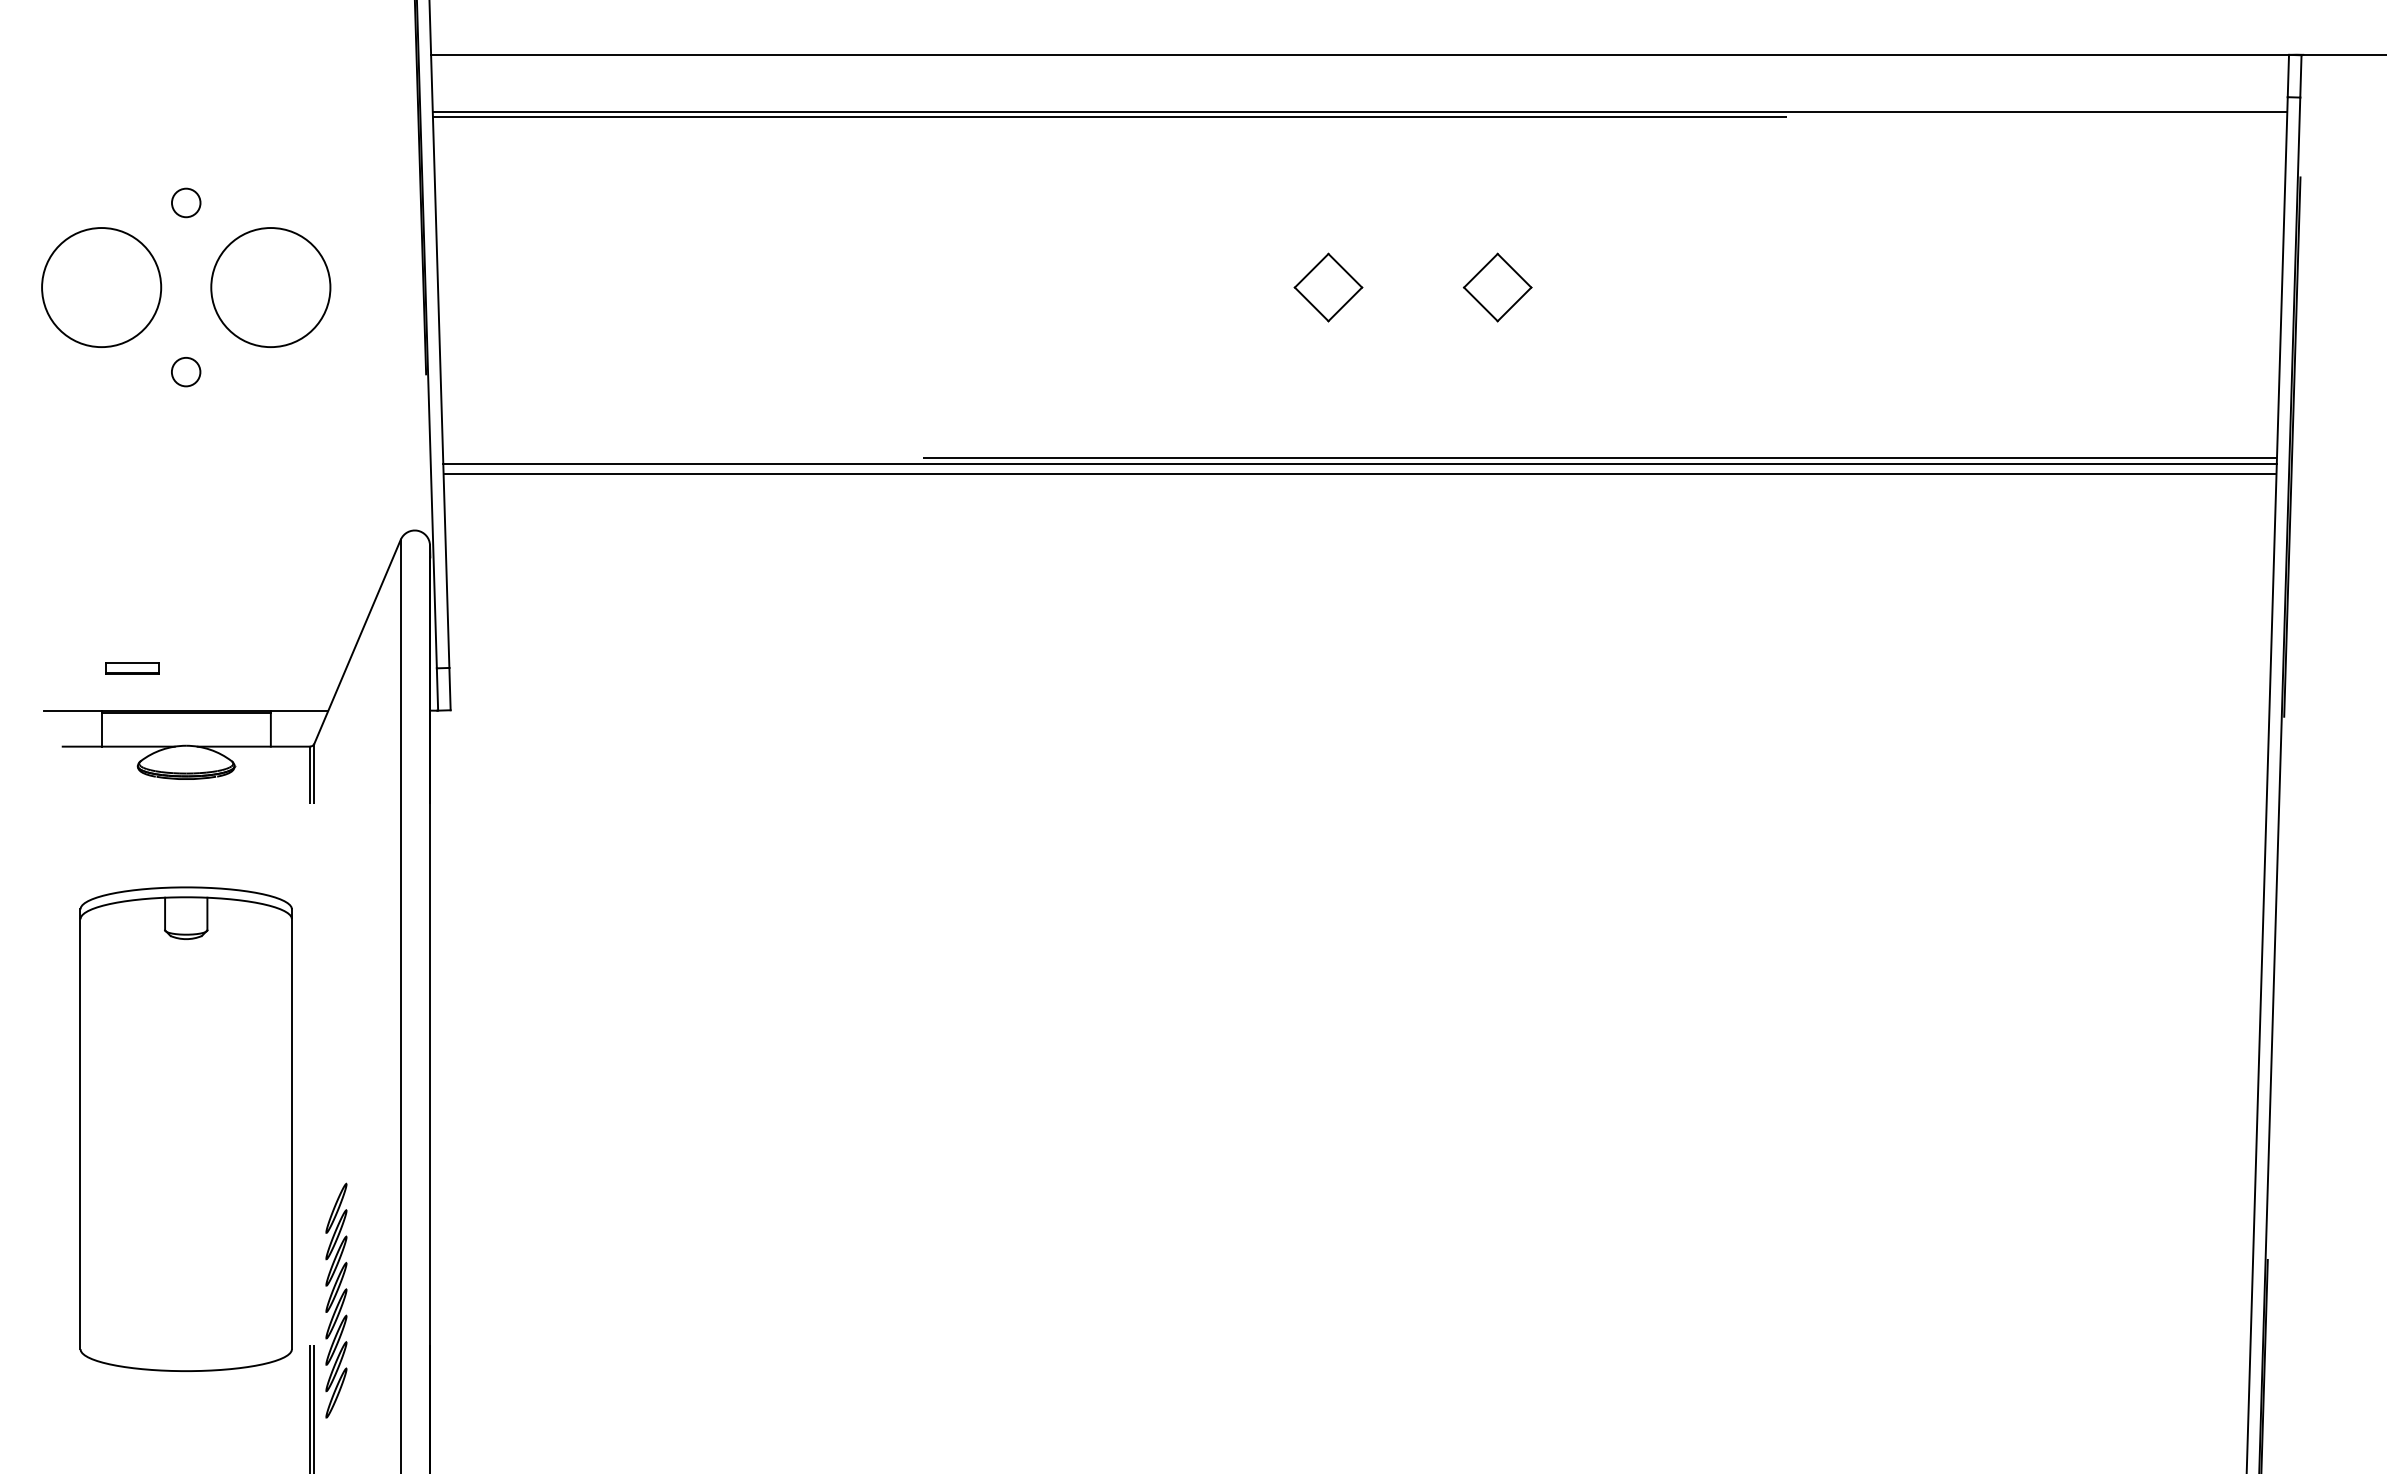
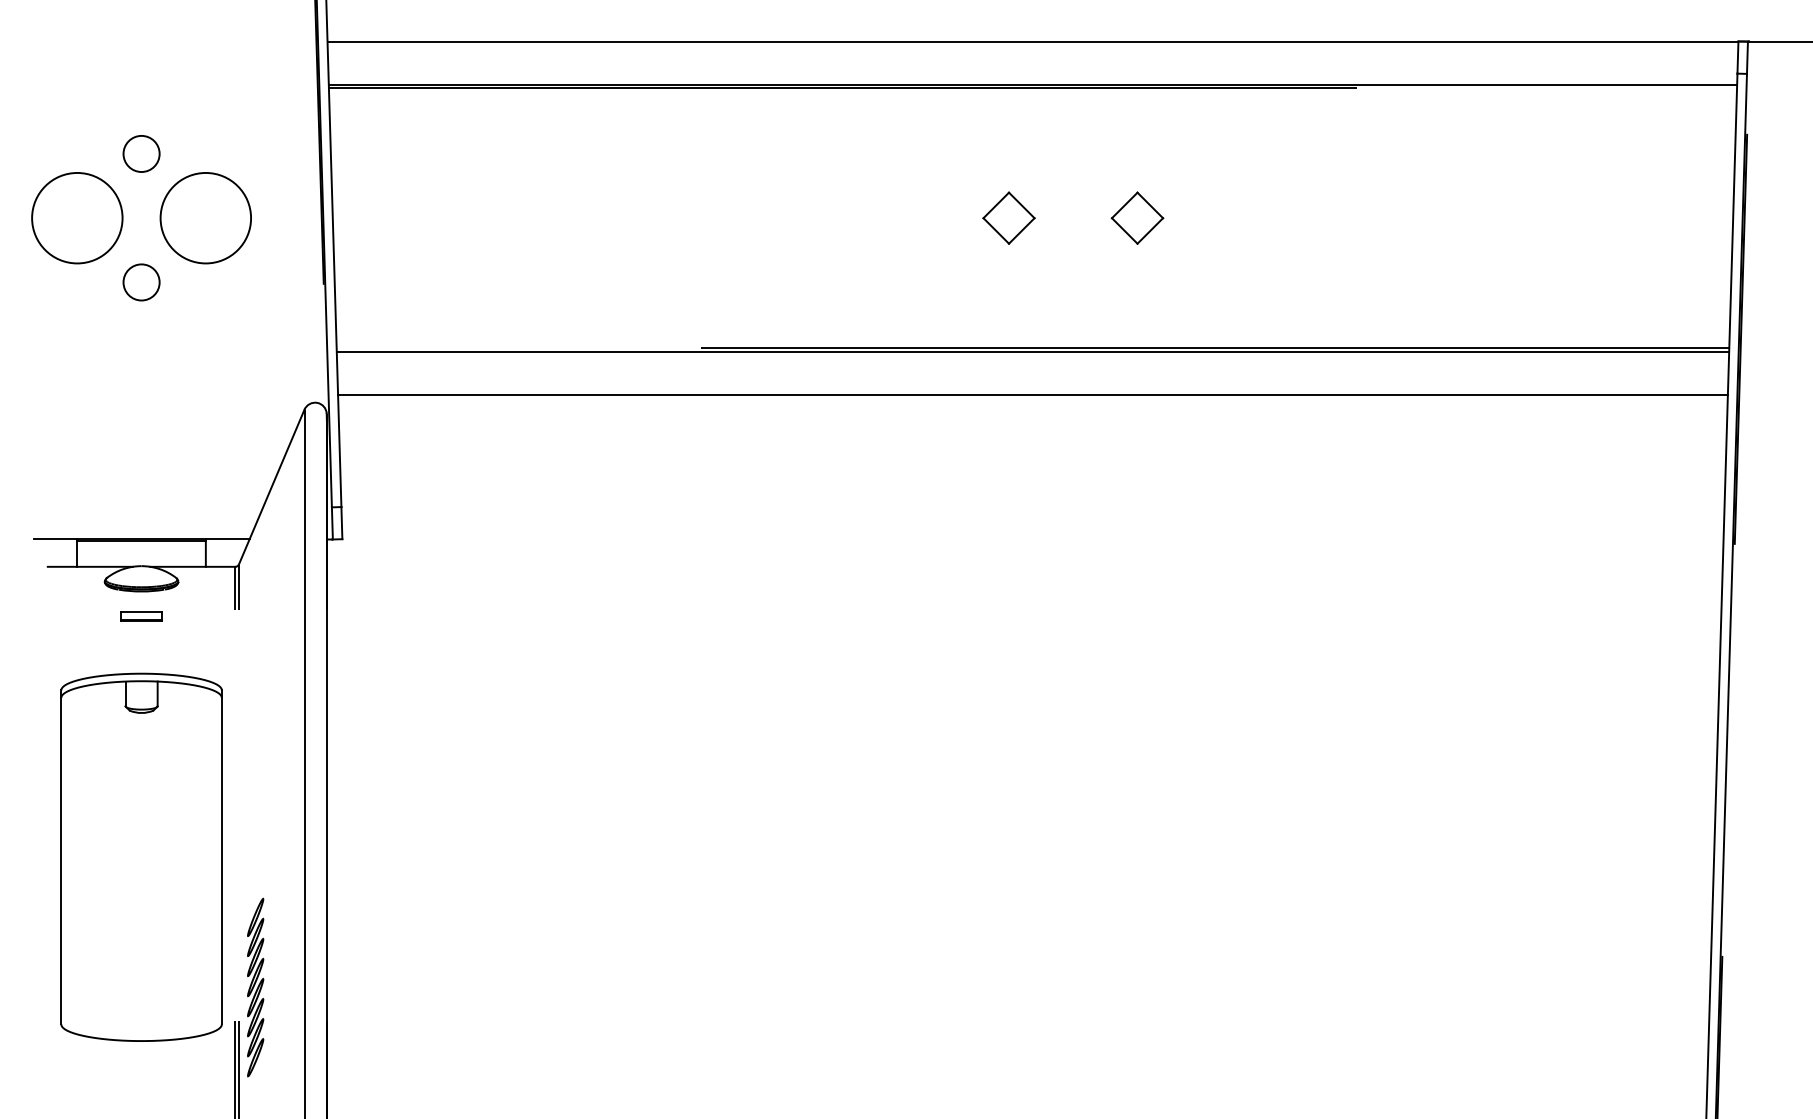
circle: (186, 202) -> (141, 153), size x1.67
circle: (185, 371) -> (141, 281), size x1.67
line: (1359, 474) -> (1032, 395), moved
part: (132, 668) -> (141, 616), moved

